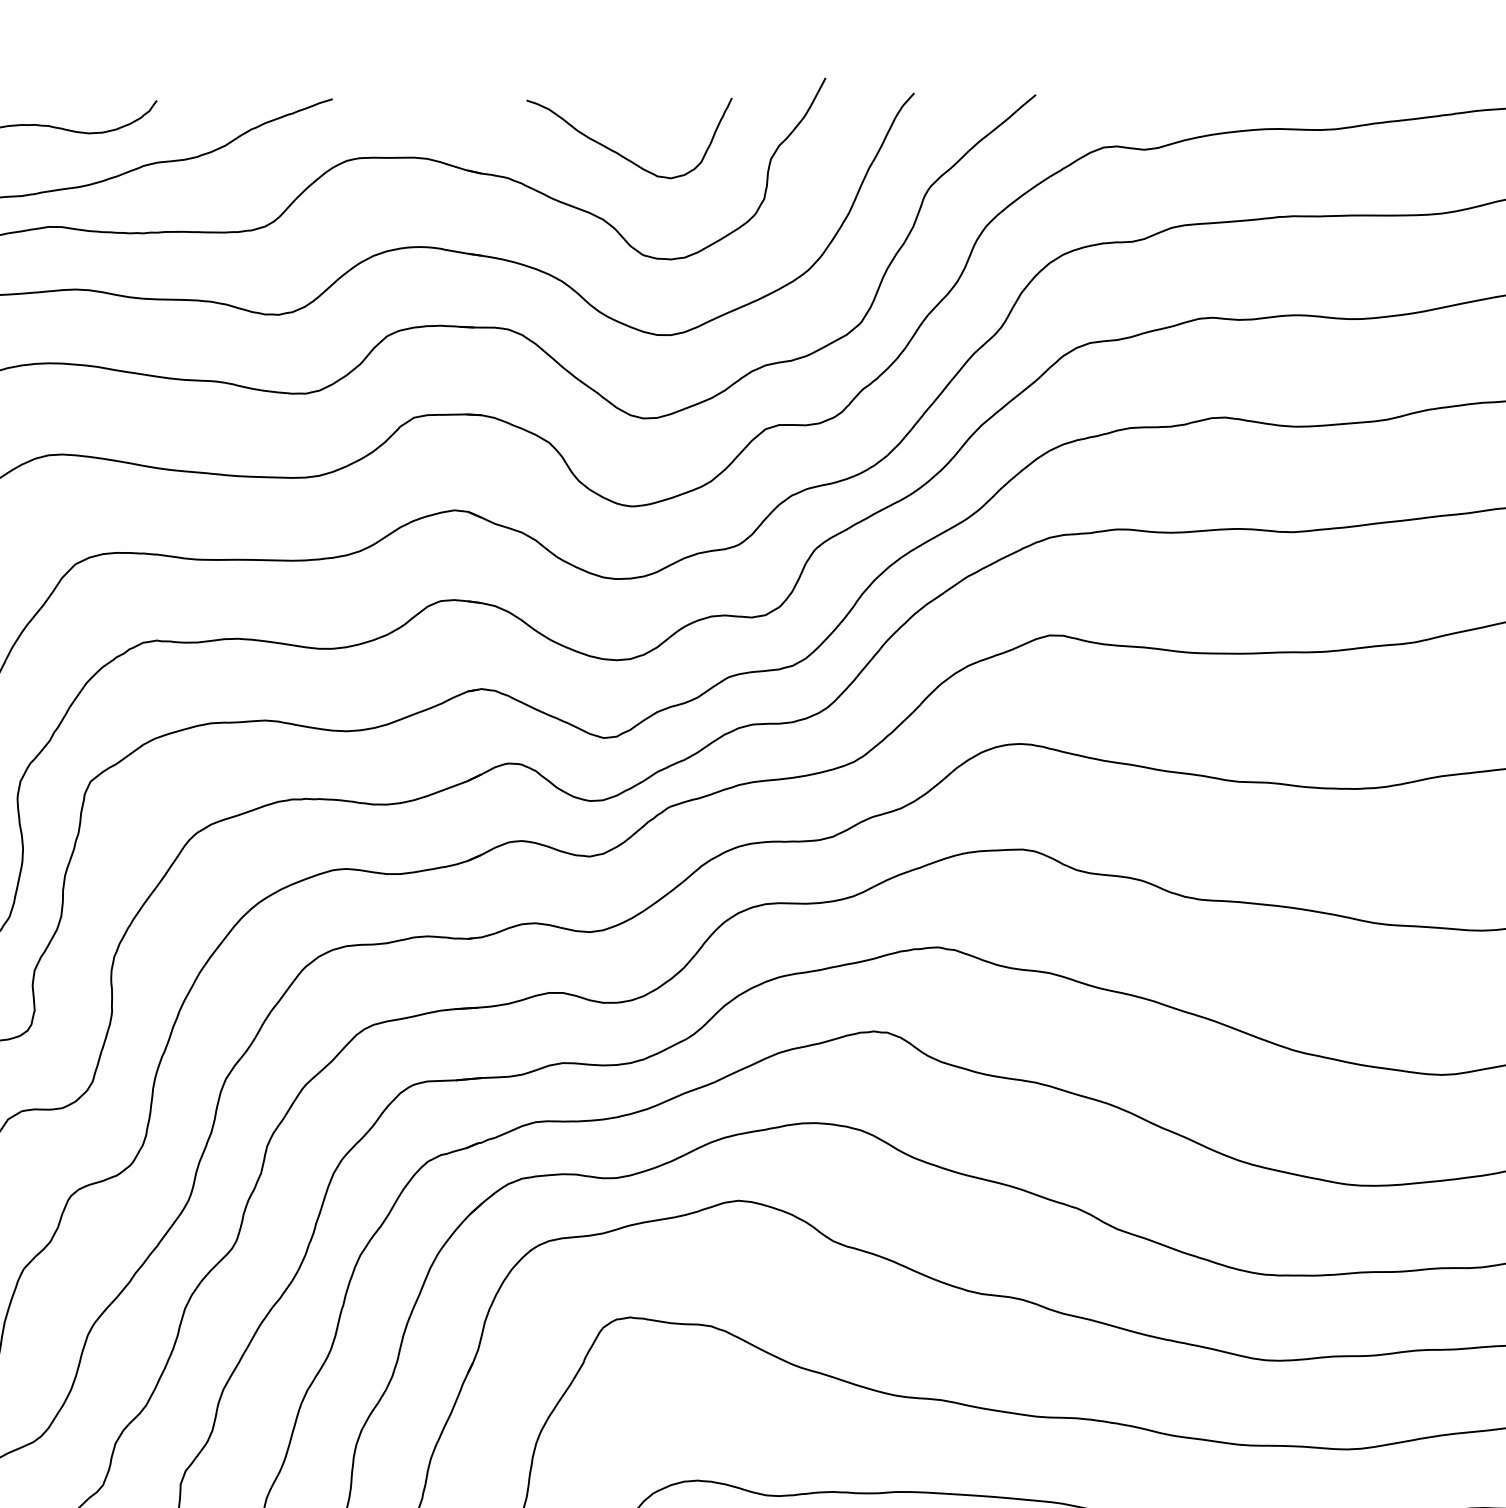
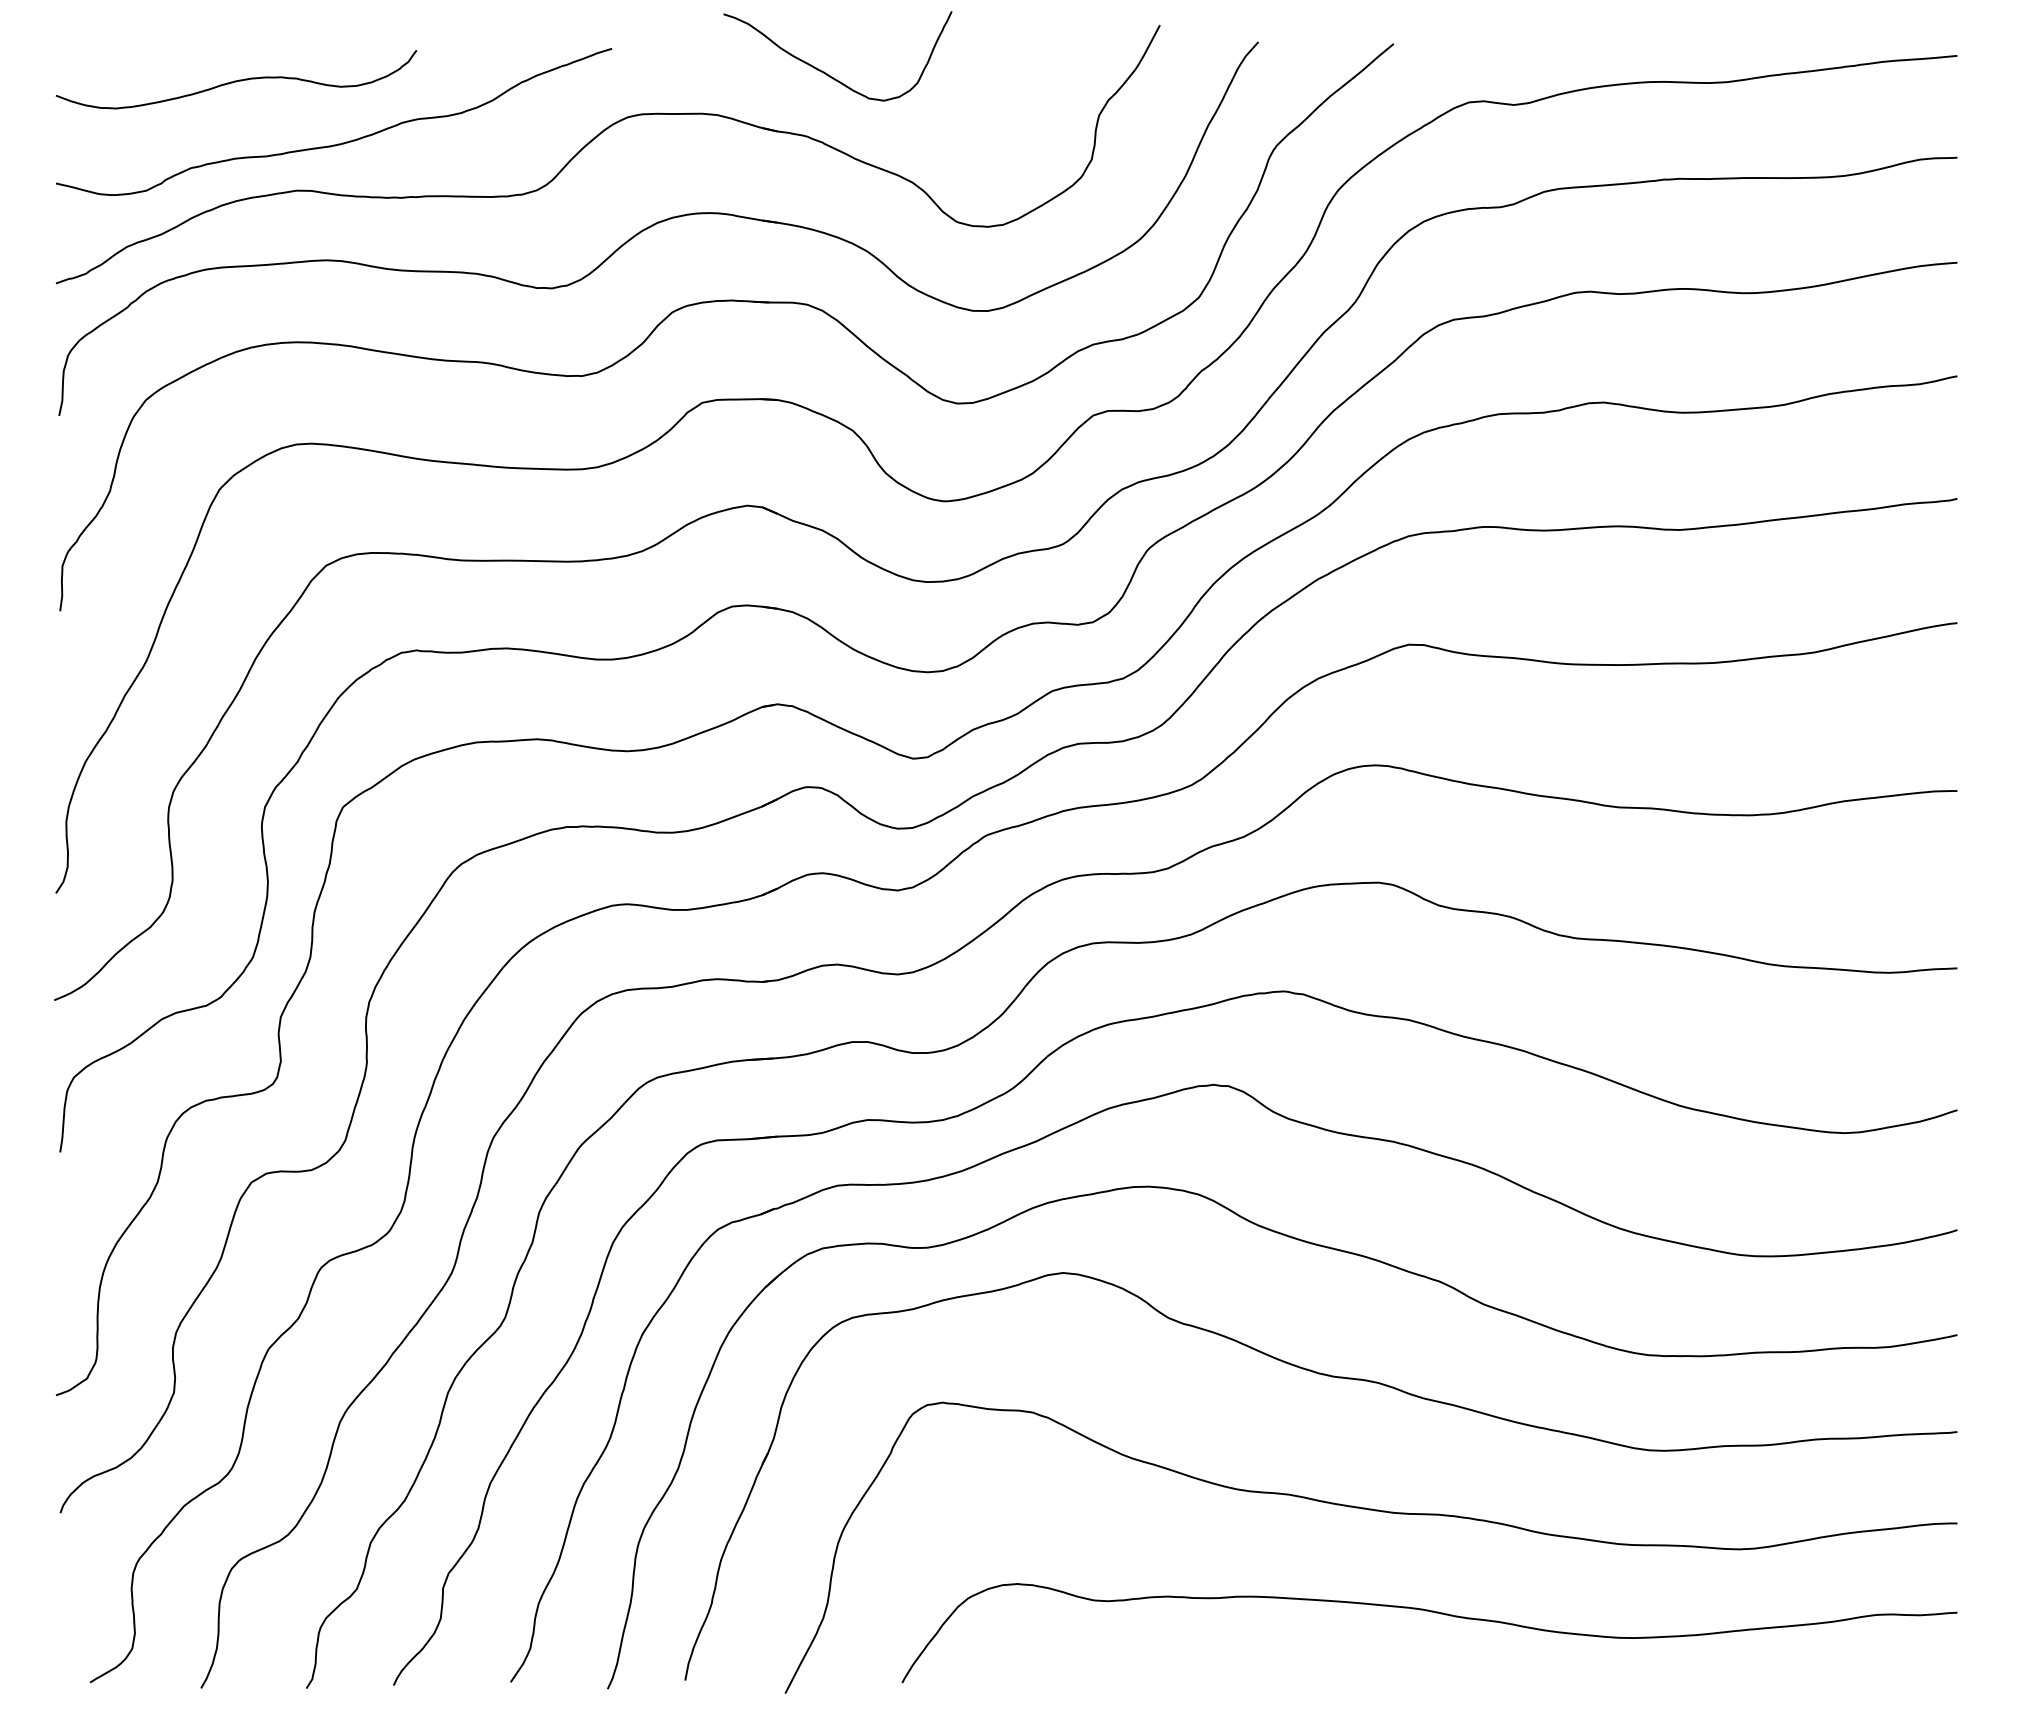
curve: (620, 153) -> (827, 73), moved

